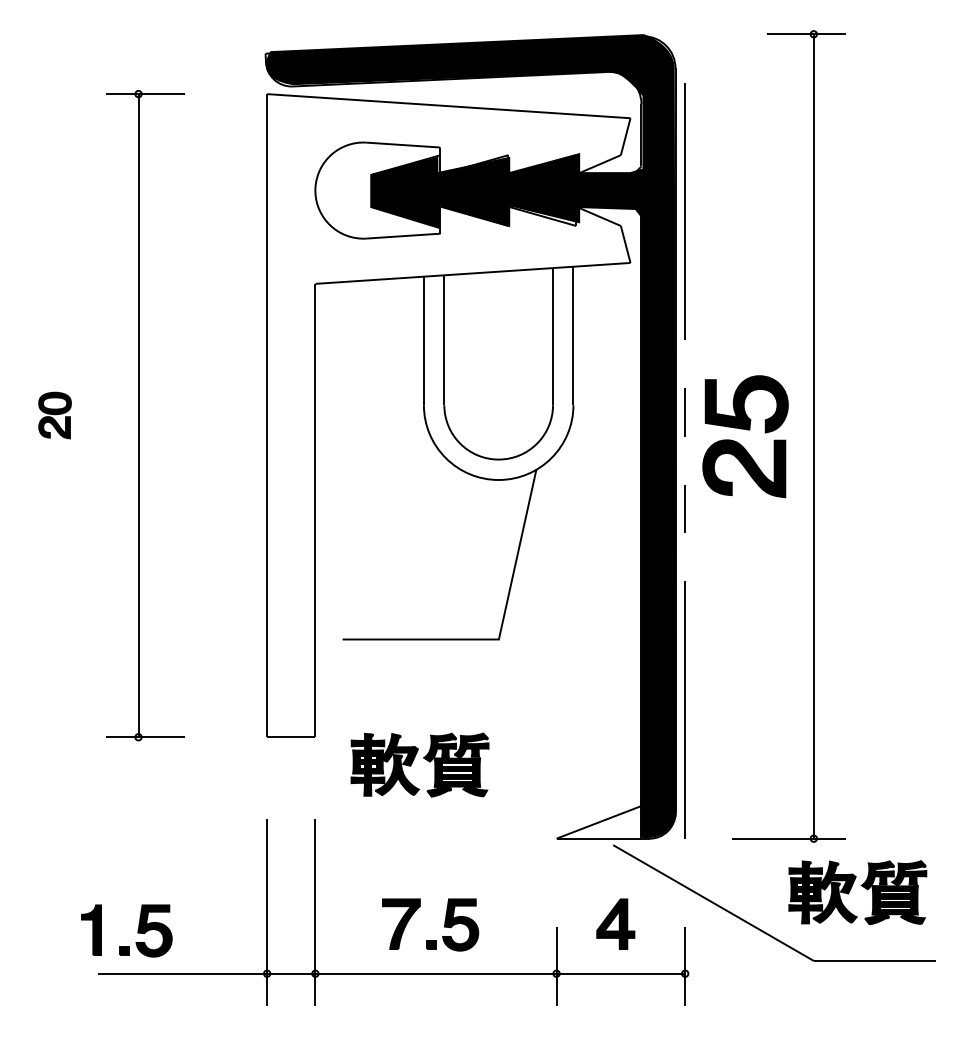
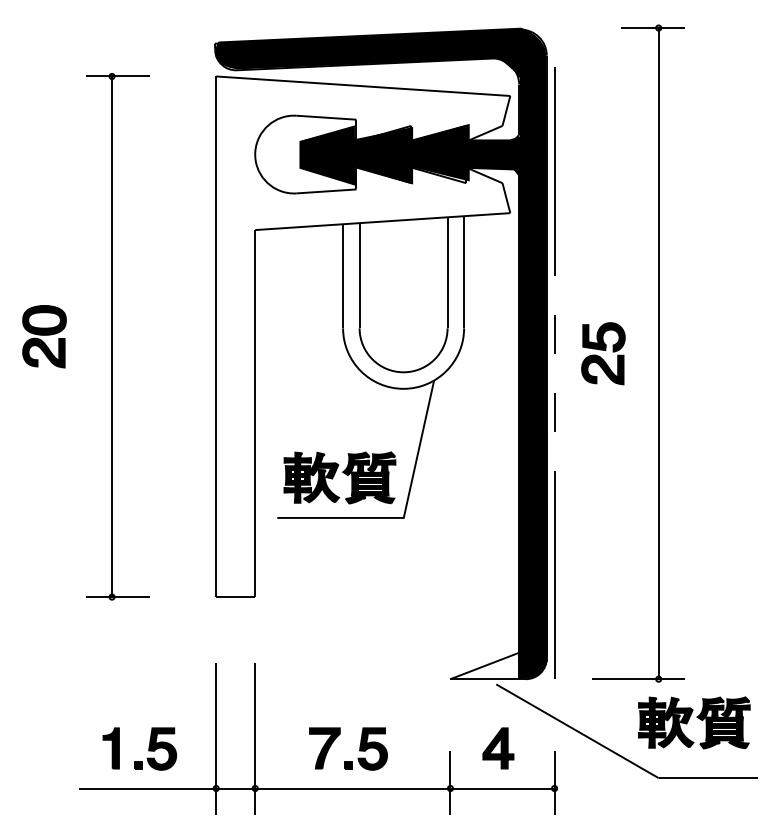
part: (54, 415) -> (44, 336), size x1.67
part: (745, 436) -> (603, 353), size x0.62
part: (413, 762) -> (334, 475), moved
part: (137, 930) -> (148, 748), moved

